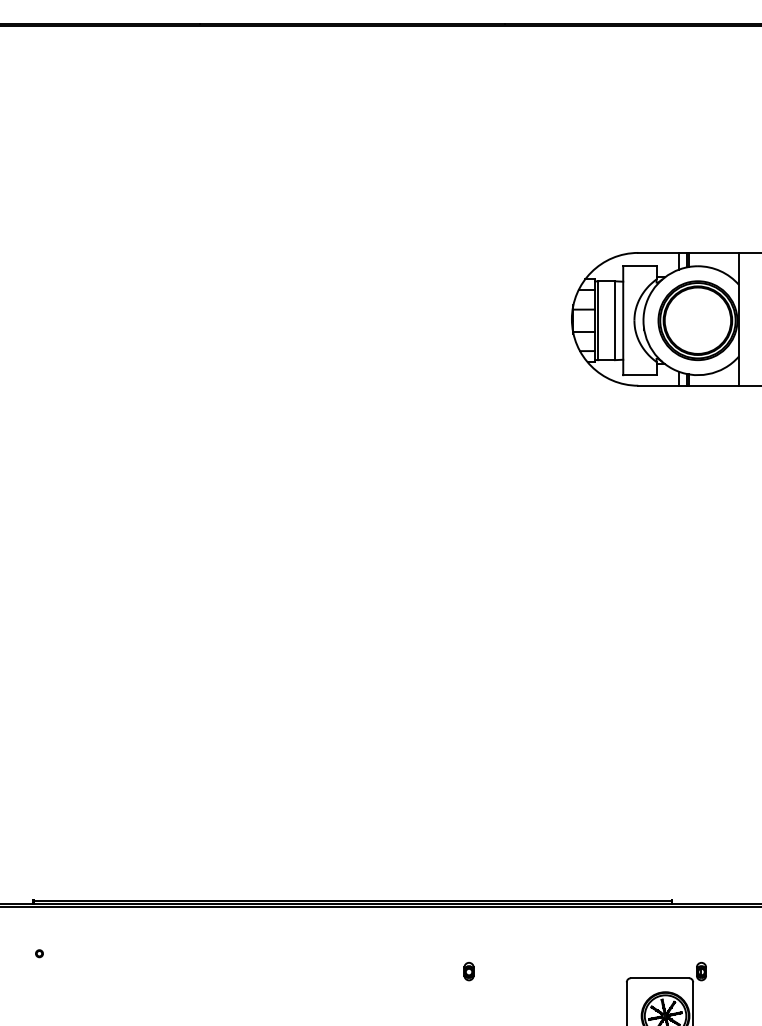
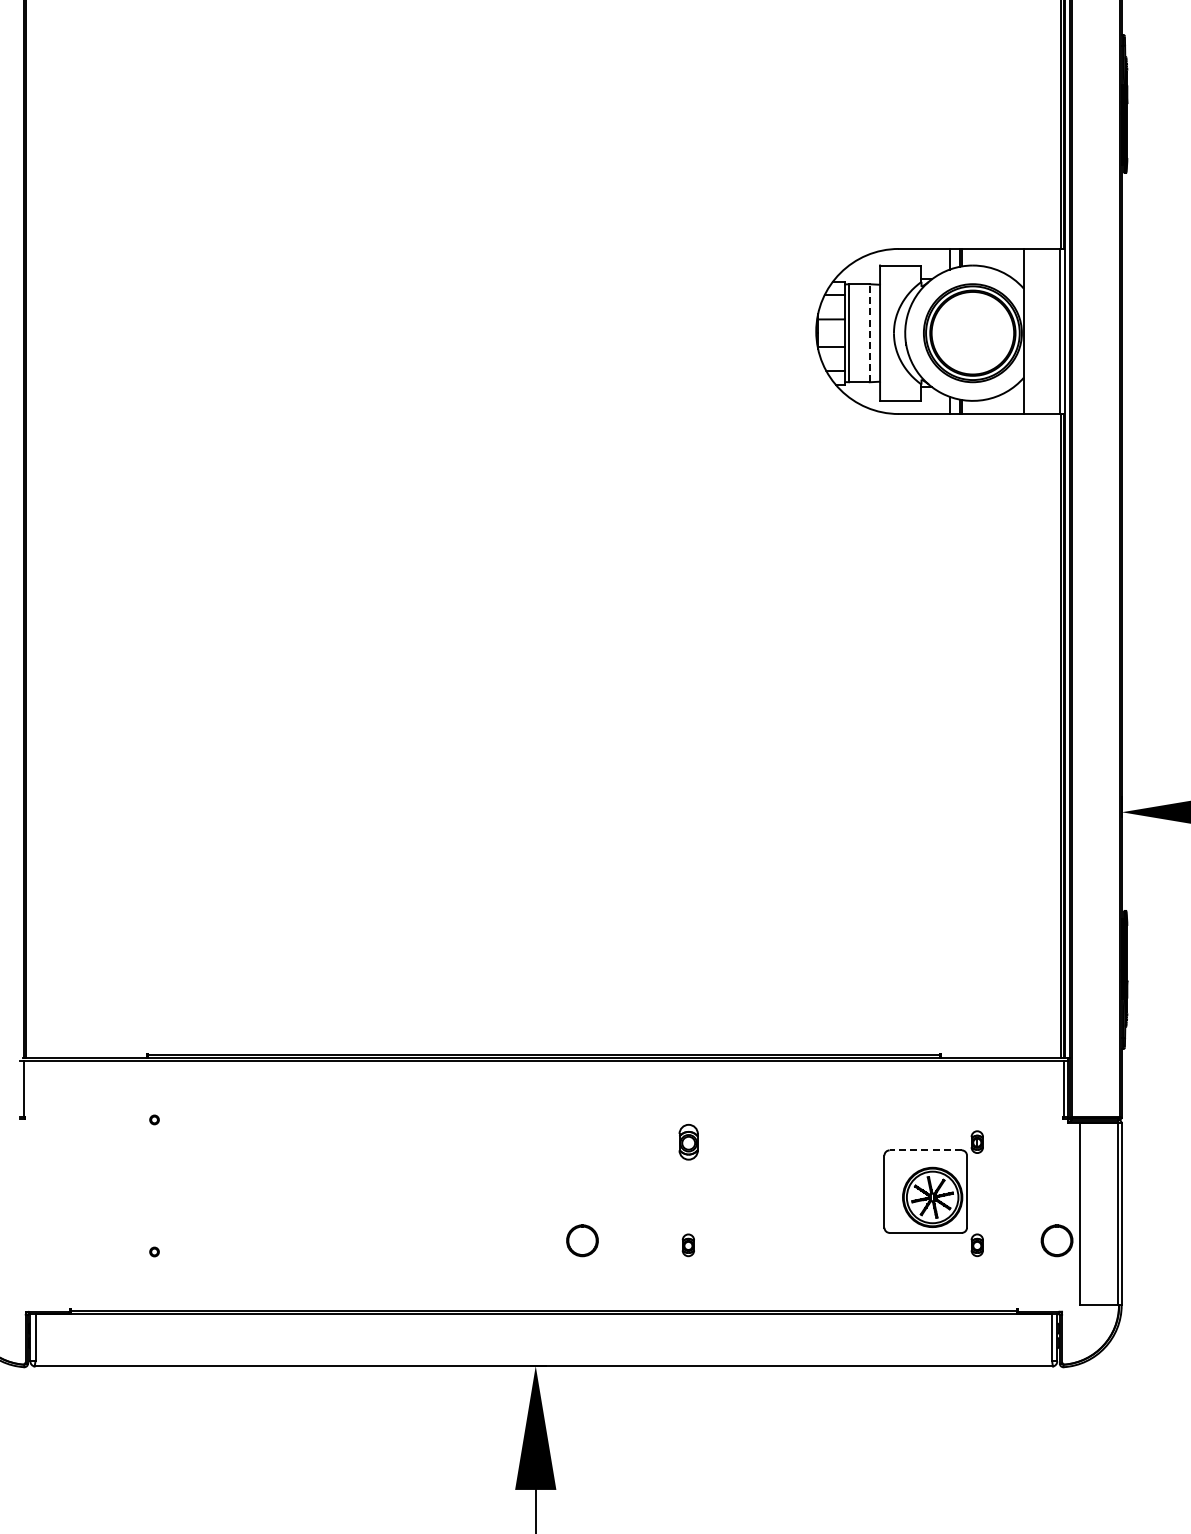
line: (614, 320) -> (869, 332), solid -> dashed
part: (468, 971) -> (687, 1141), size x1.6
line: (659, 978) -> (925, 1150), solid -> dashed

